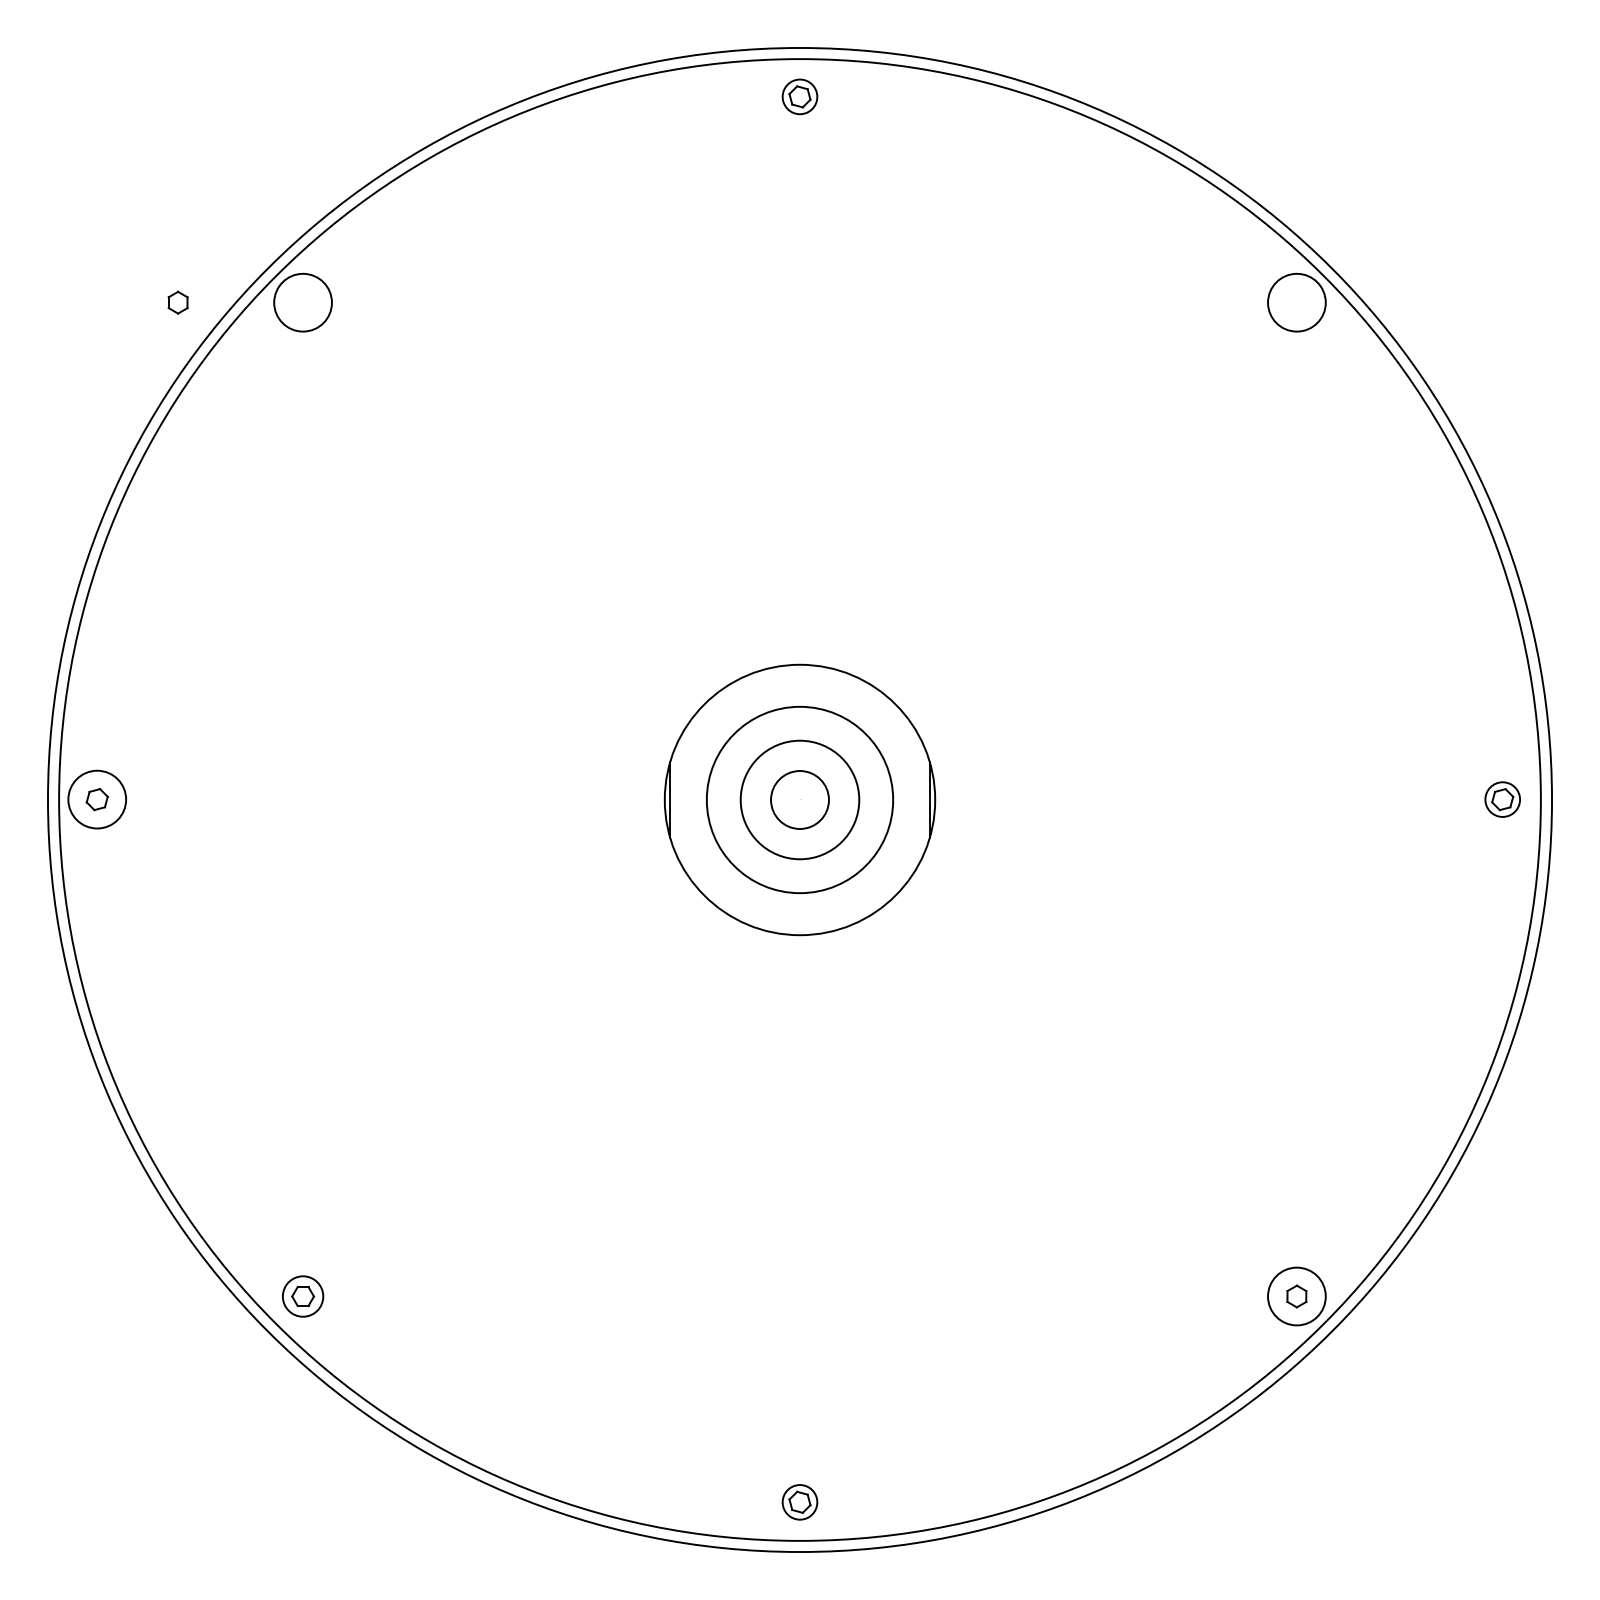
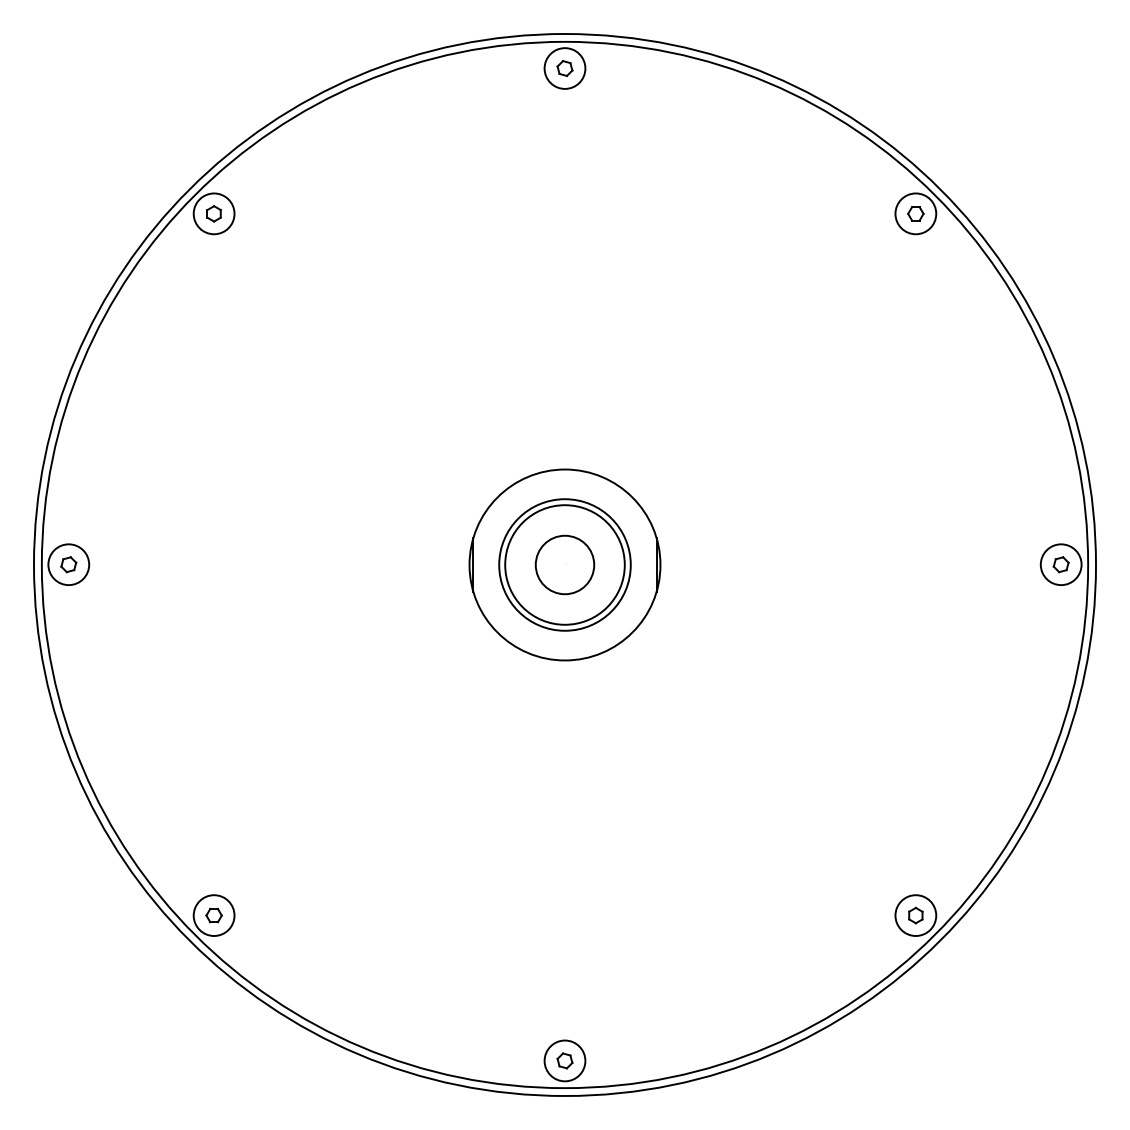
circle: (799, 96) -> (564, 68), size x1.67
part: (177, 302) -> (213, 213), moved
part: (1296, 302) -> (915, 213), added
circle: (799, 799) -> (564, 564), size x1.43
circle: (799, 799) -> (564, 564), size x1.43
circle: (1502, 799) -> (1061, 564), size x1.67
circle: (302, 1296) -> (213, 915), size x1.43
circle: (799, 1502) -> (564, 1061), size x1.67

